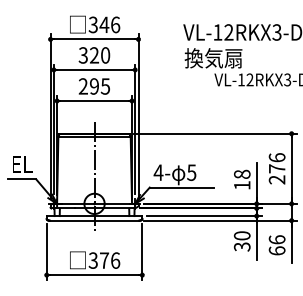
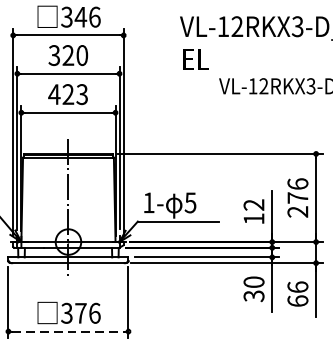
text: (213, 58) -> (217, 59), 換気扇 -> EL
text: (93, 86) -> (67, 94), 295 -> 423
text: (158, 172) -> (148, 202), 4- -> 1-
text: (242, 173) -> (254, 203), 18 -> 12
line: (94, 275) -> (68, 332), solid -> dashed

